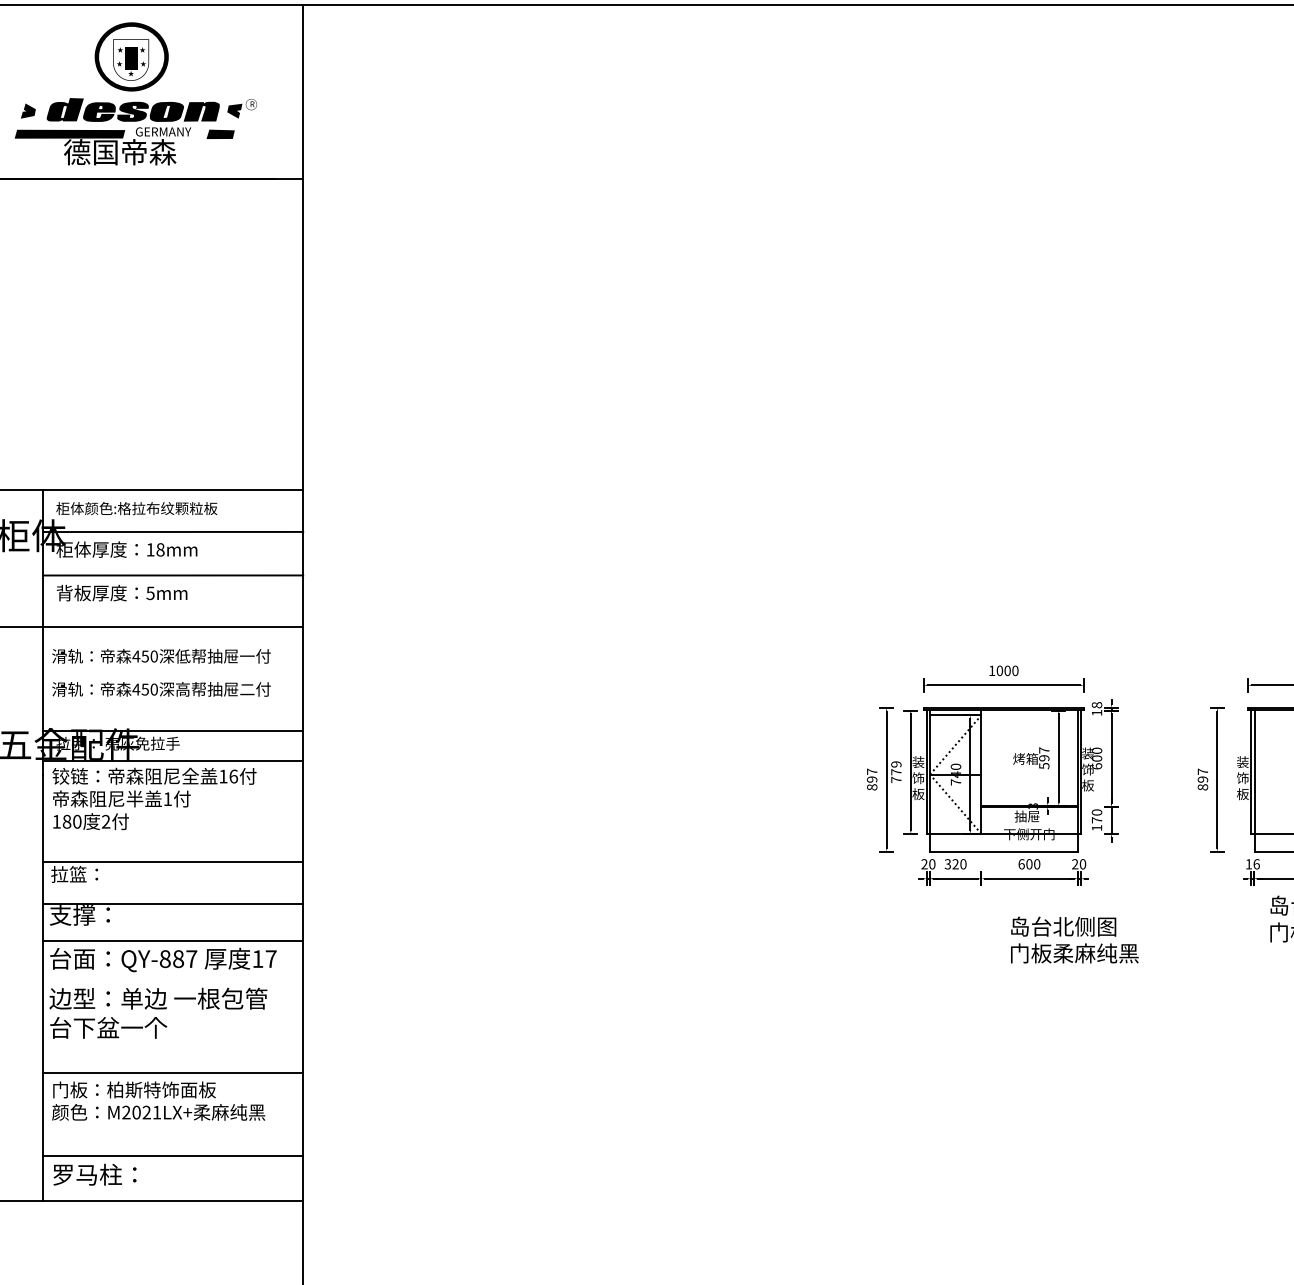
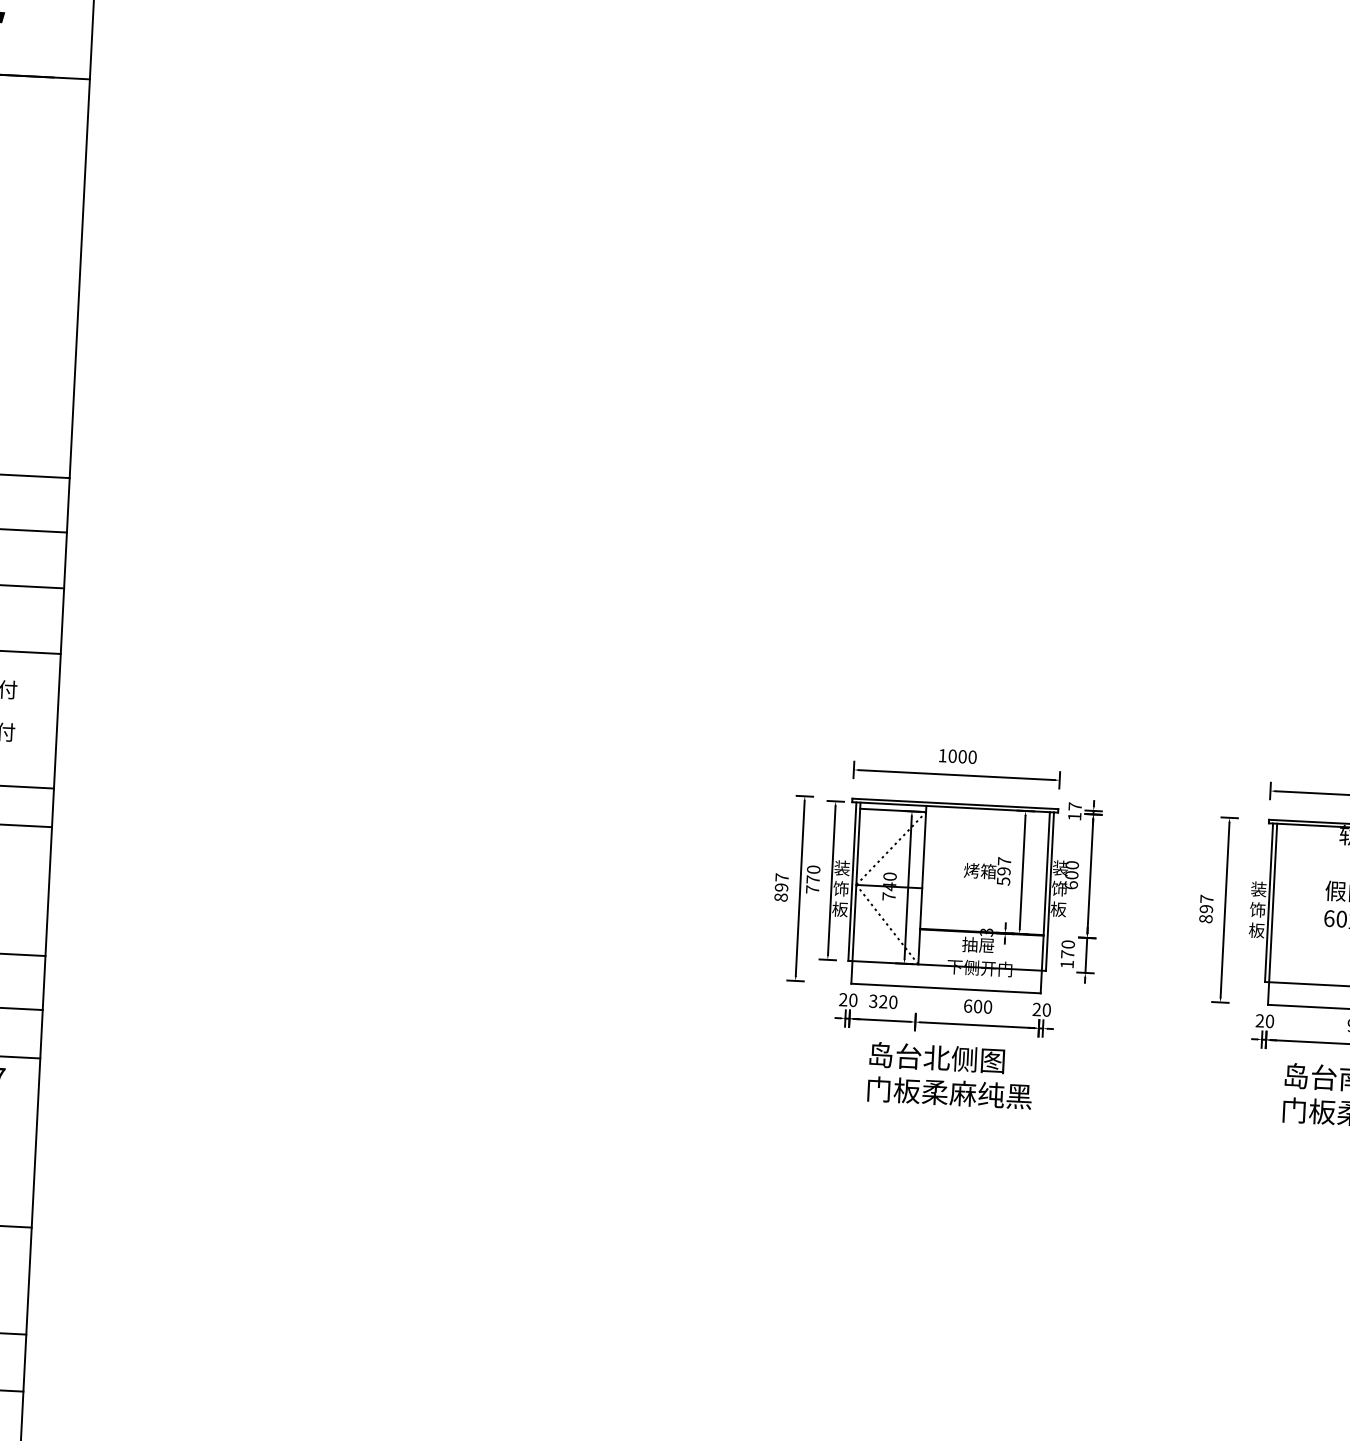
text: (1096, 705) -> (1074, 807), 18 -> 17
text: (896, 764) -> (813, 869), 779 -> 770
text: (1252, 864) -> (1264, 1021), 16 -> 20
text: (1074, 939) -> (950, 1075), moved

